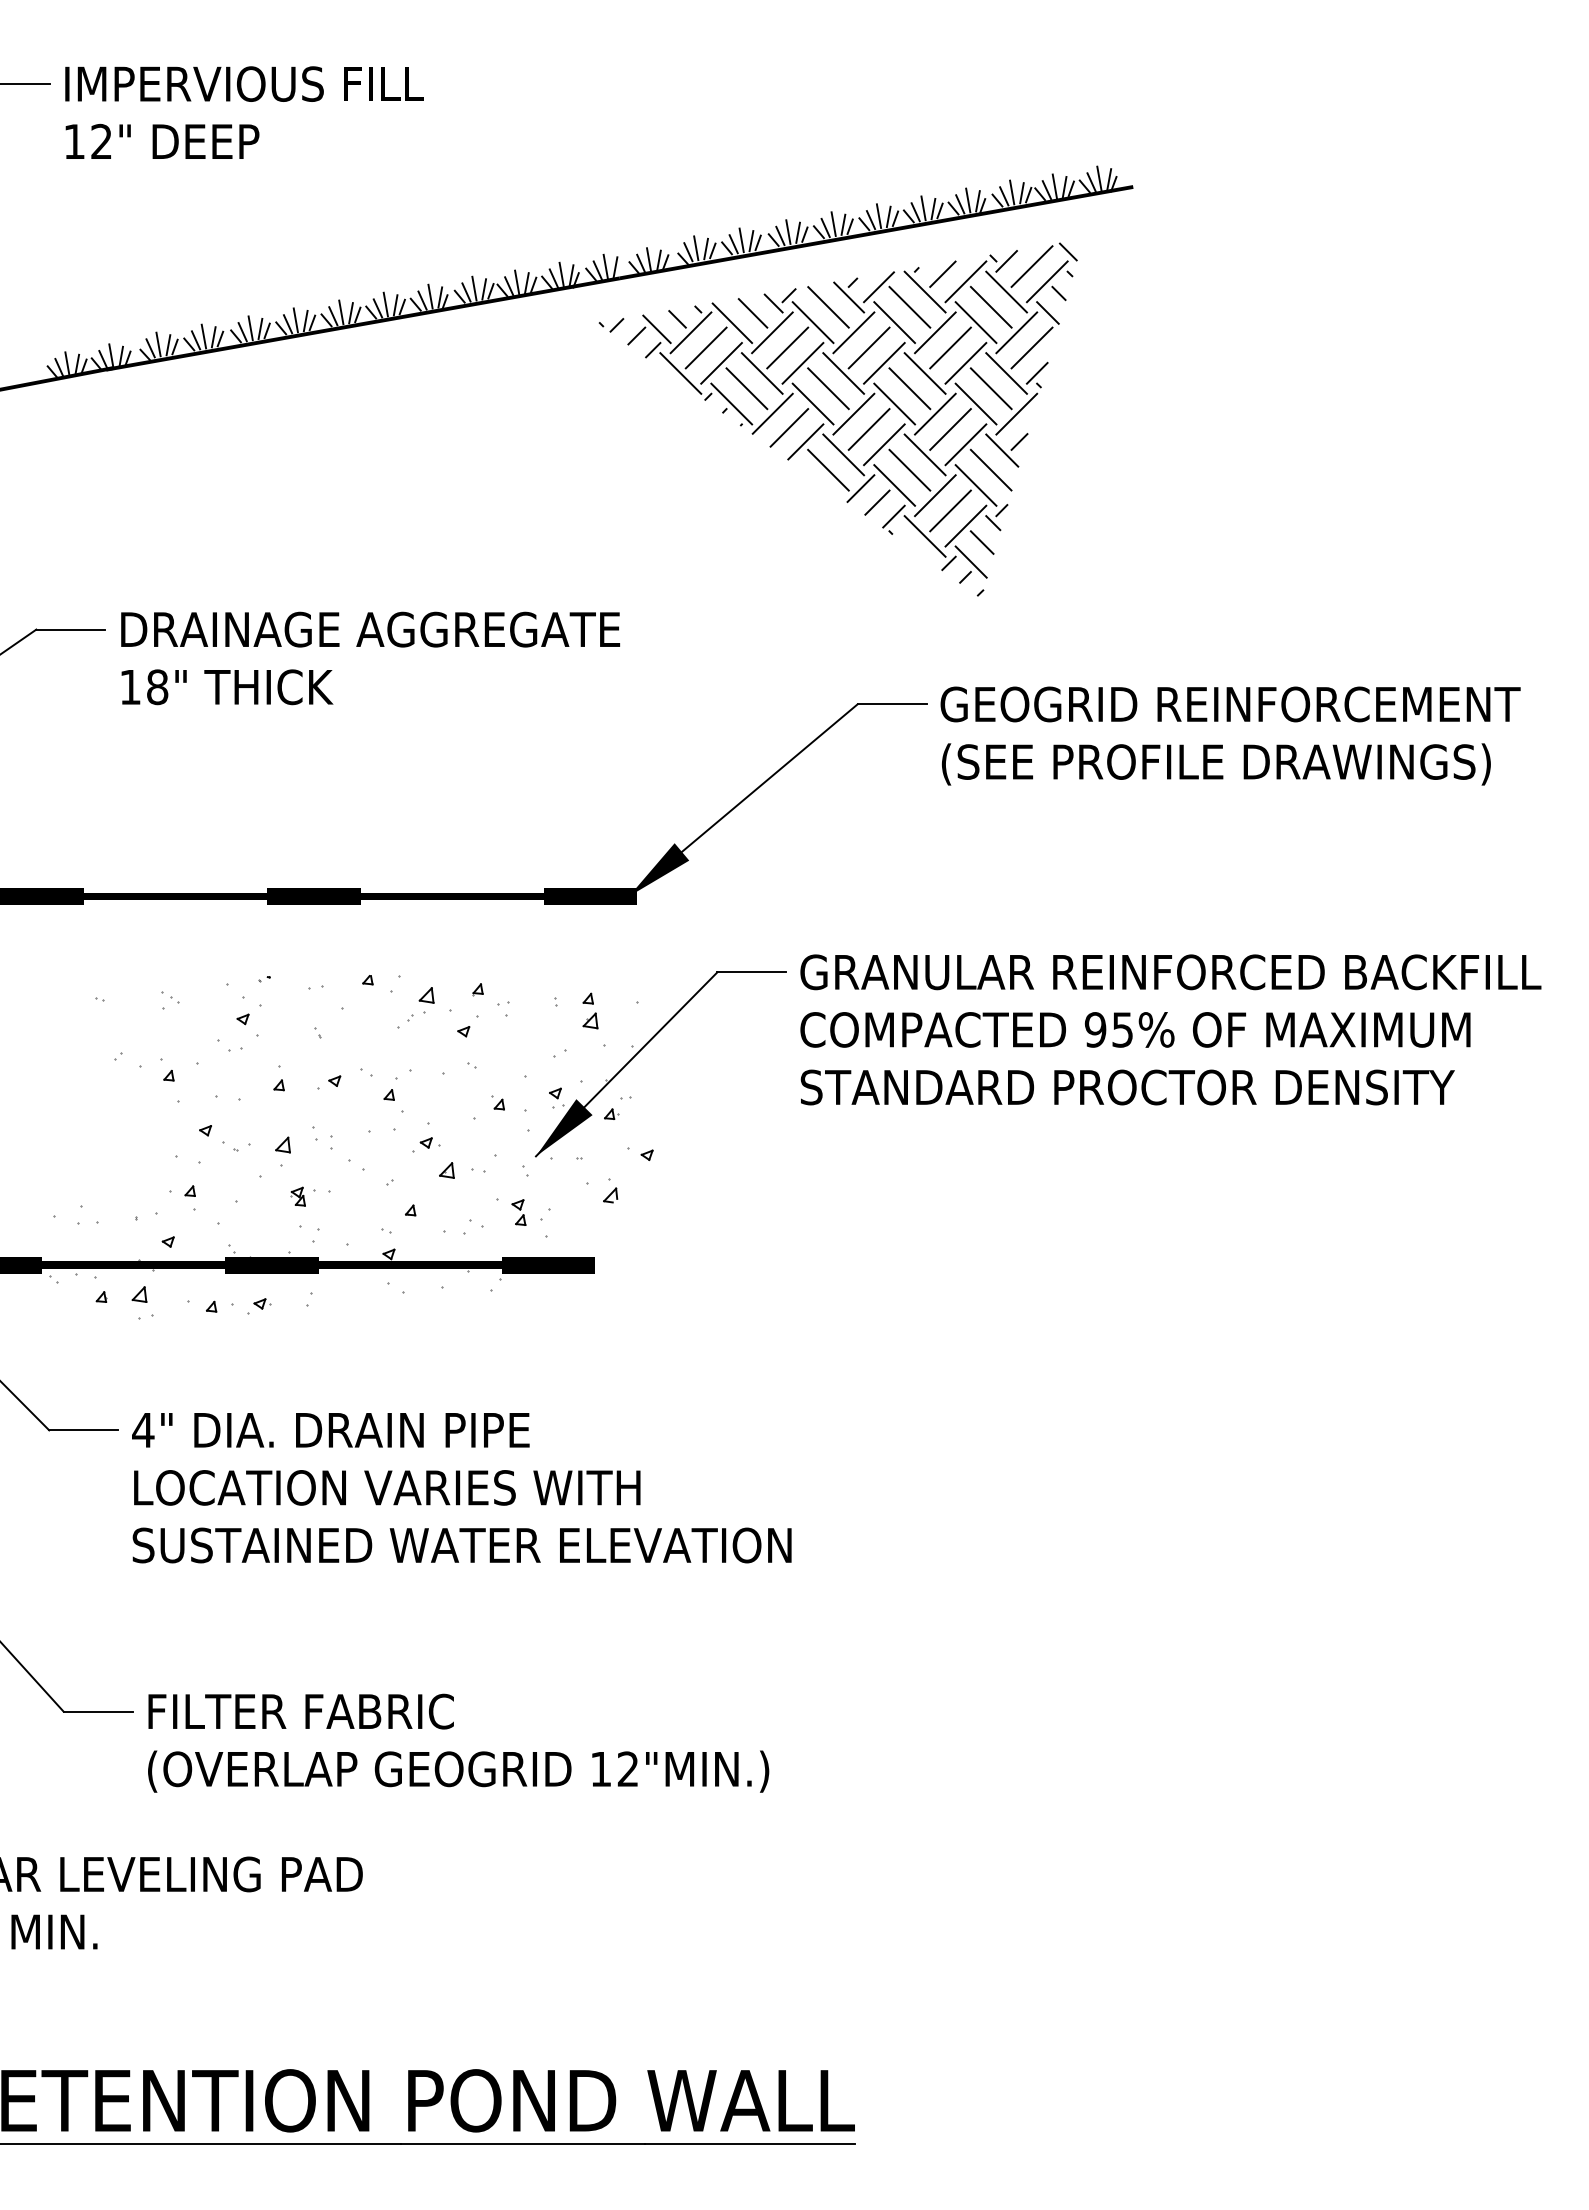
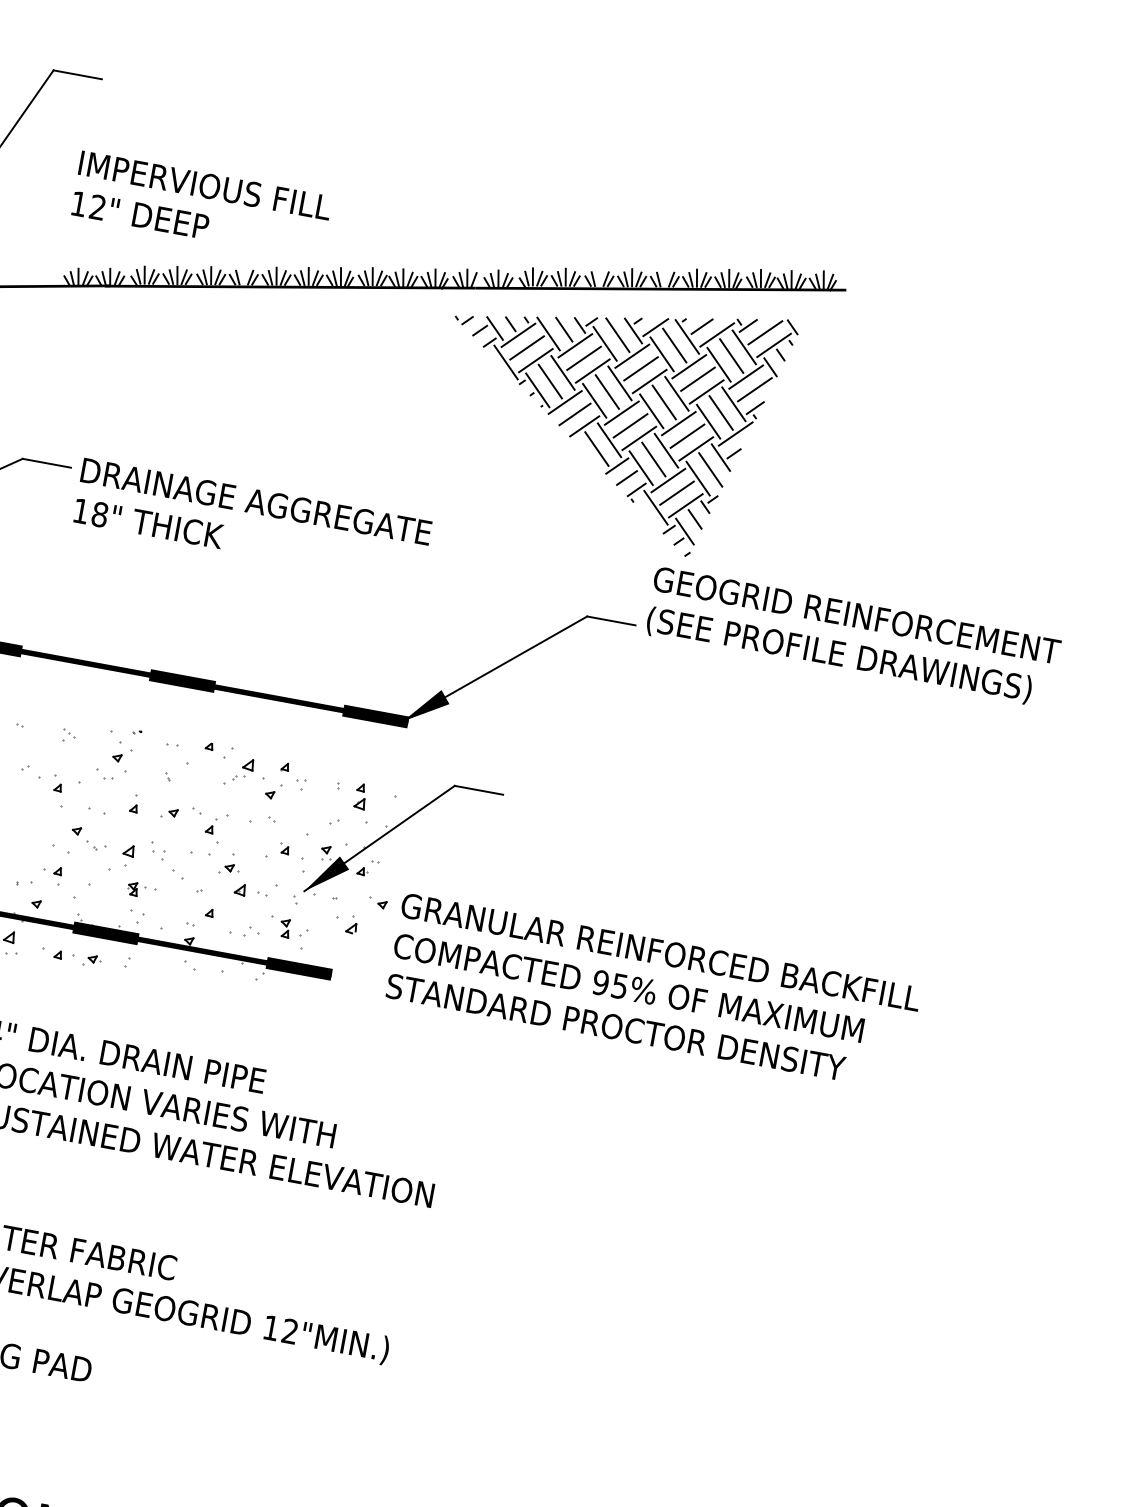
text: (244, 112) -> (201, 205), moved
line: (878, 215) -> (664, 277), removed
line: (788, 231) -> (599, 277), removed
line: (295, 320) -> (243, 275), removed
text: (1230, 735) -> (852, 637), moved
text: (1170, 1029) -> (653, 992), moved

